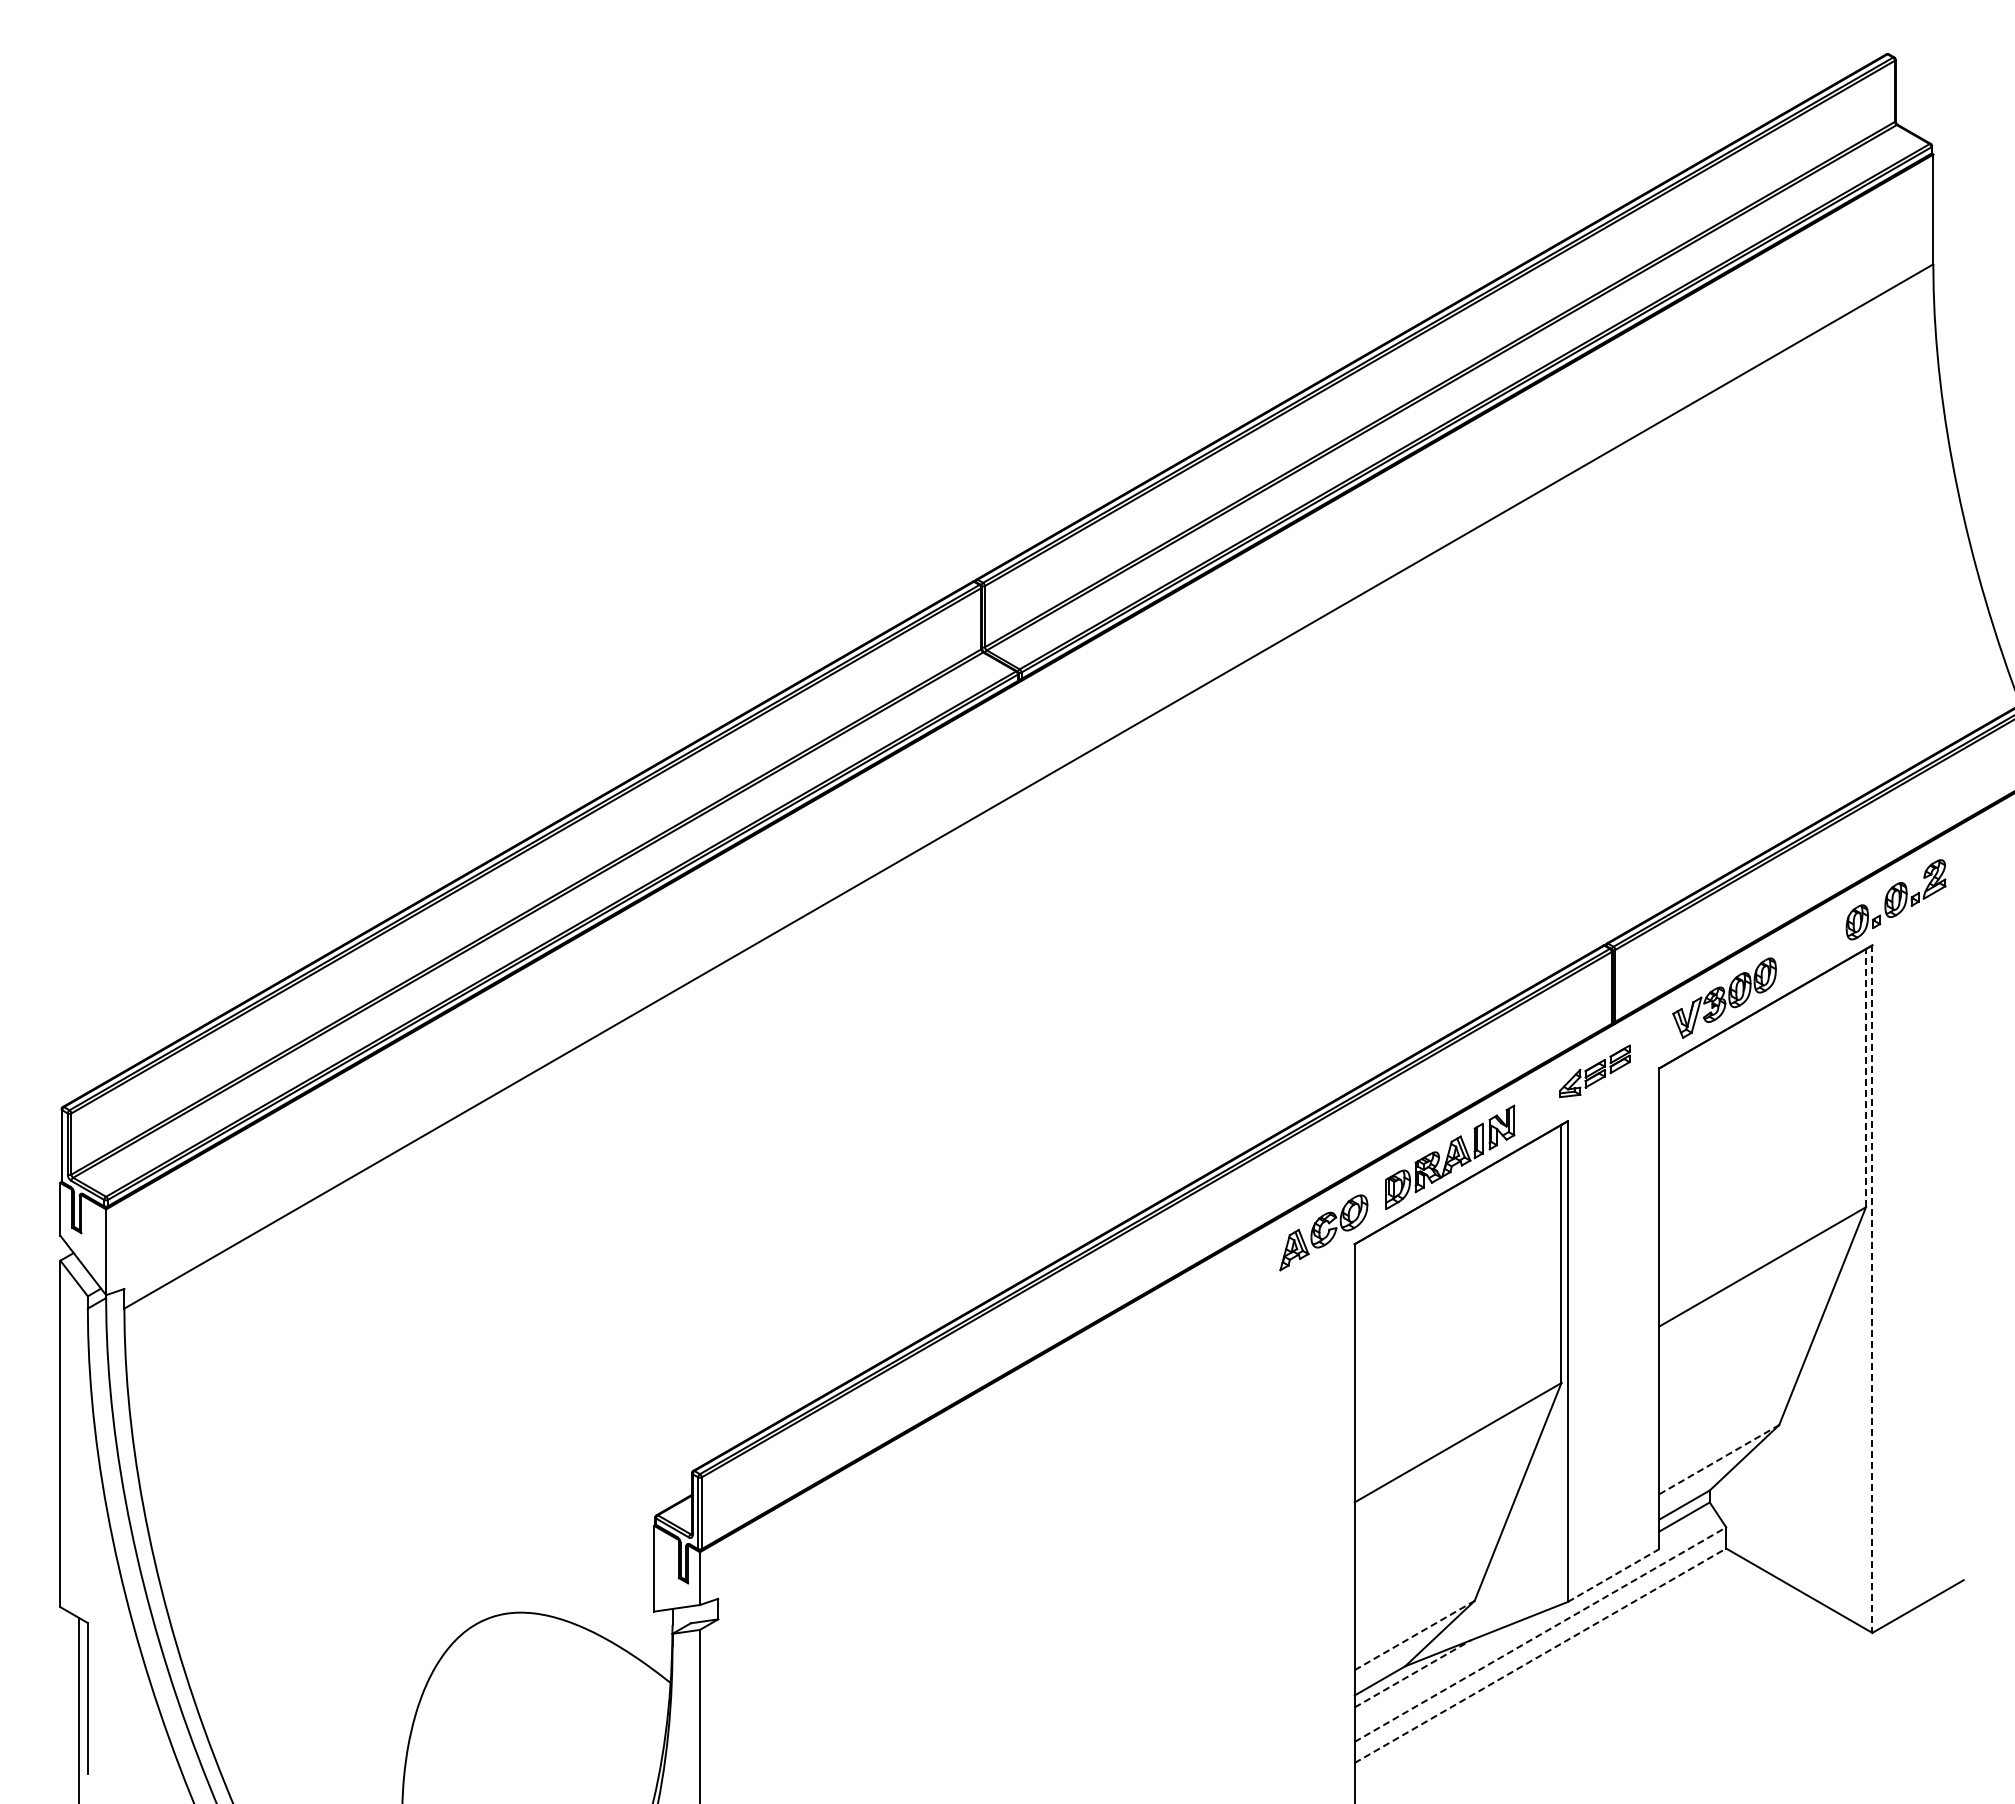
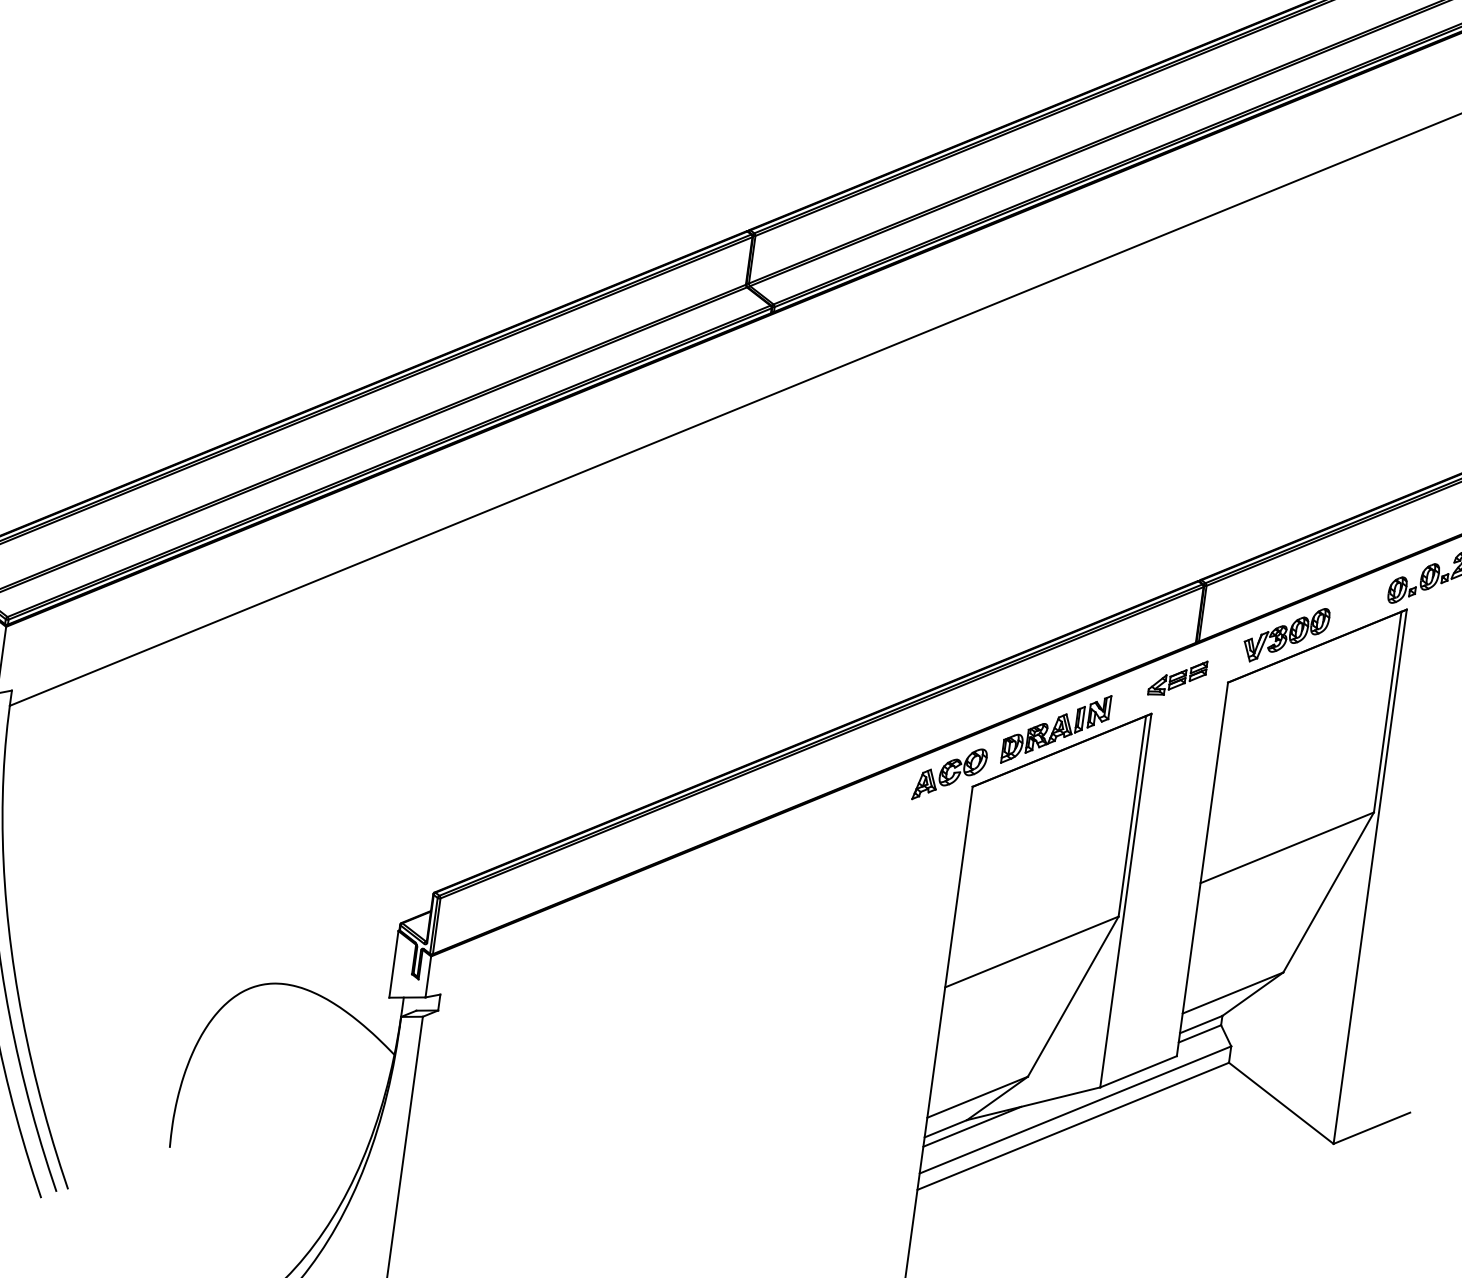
line: (1866, 1077) -> (1388, 711), dashed -> solid
line: (1872, 1289) -> (1370, 877), dashed -> solid
line: (1719, 1459) -> (1233, 992), dashed -> solid
line: (1613, 1575) -> (1138, 1071), dashed -> solid
line: (1540, 1634) -> (1075, 1109), dashed -> solid
line: (1415, 1635) -> (978, 1097), dashed -> solid
line: (1540, 1655) -> (1073, 1126), dashed -> solid
line: (1413, 1673) -> (972, 1126), dashed -> solid

